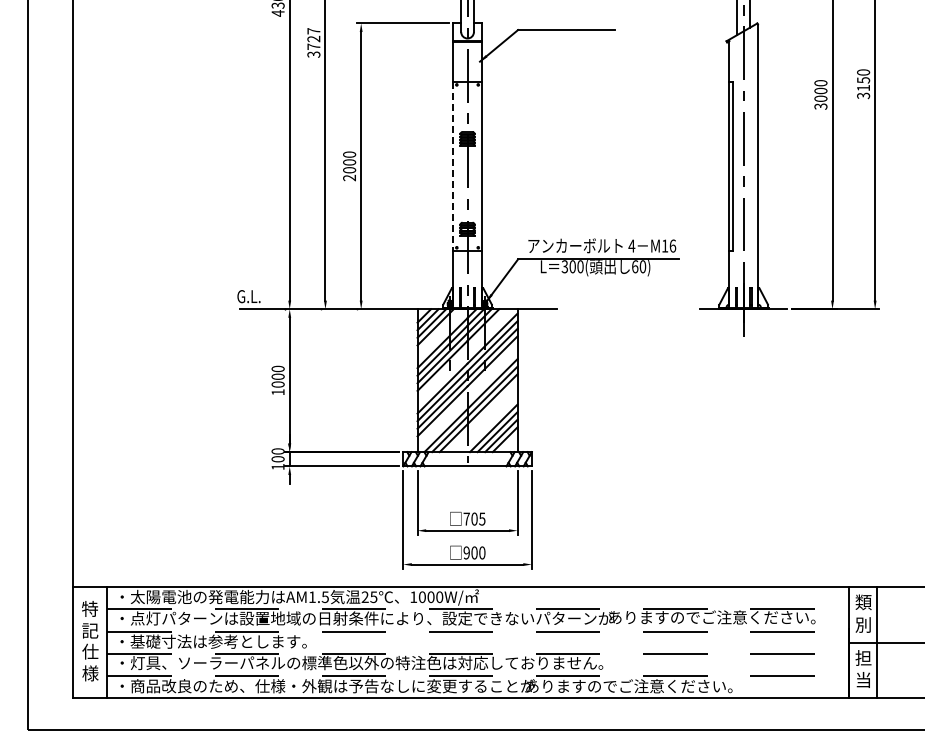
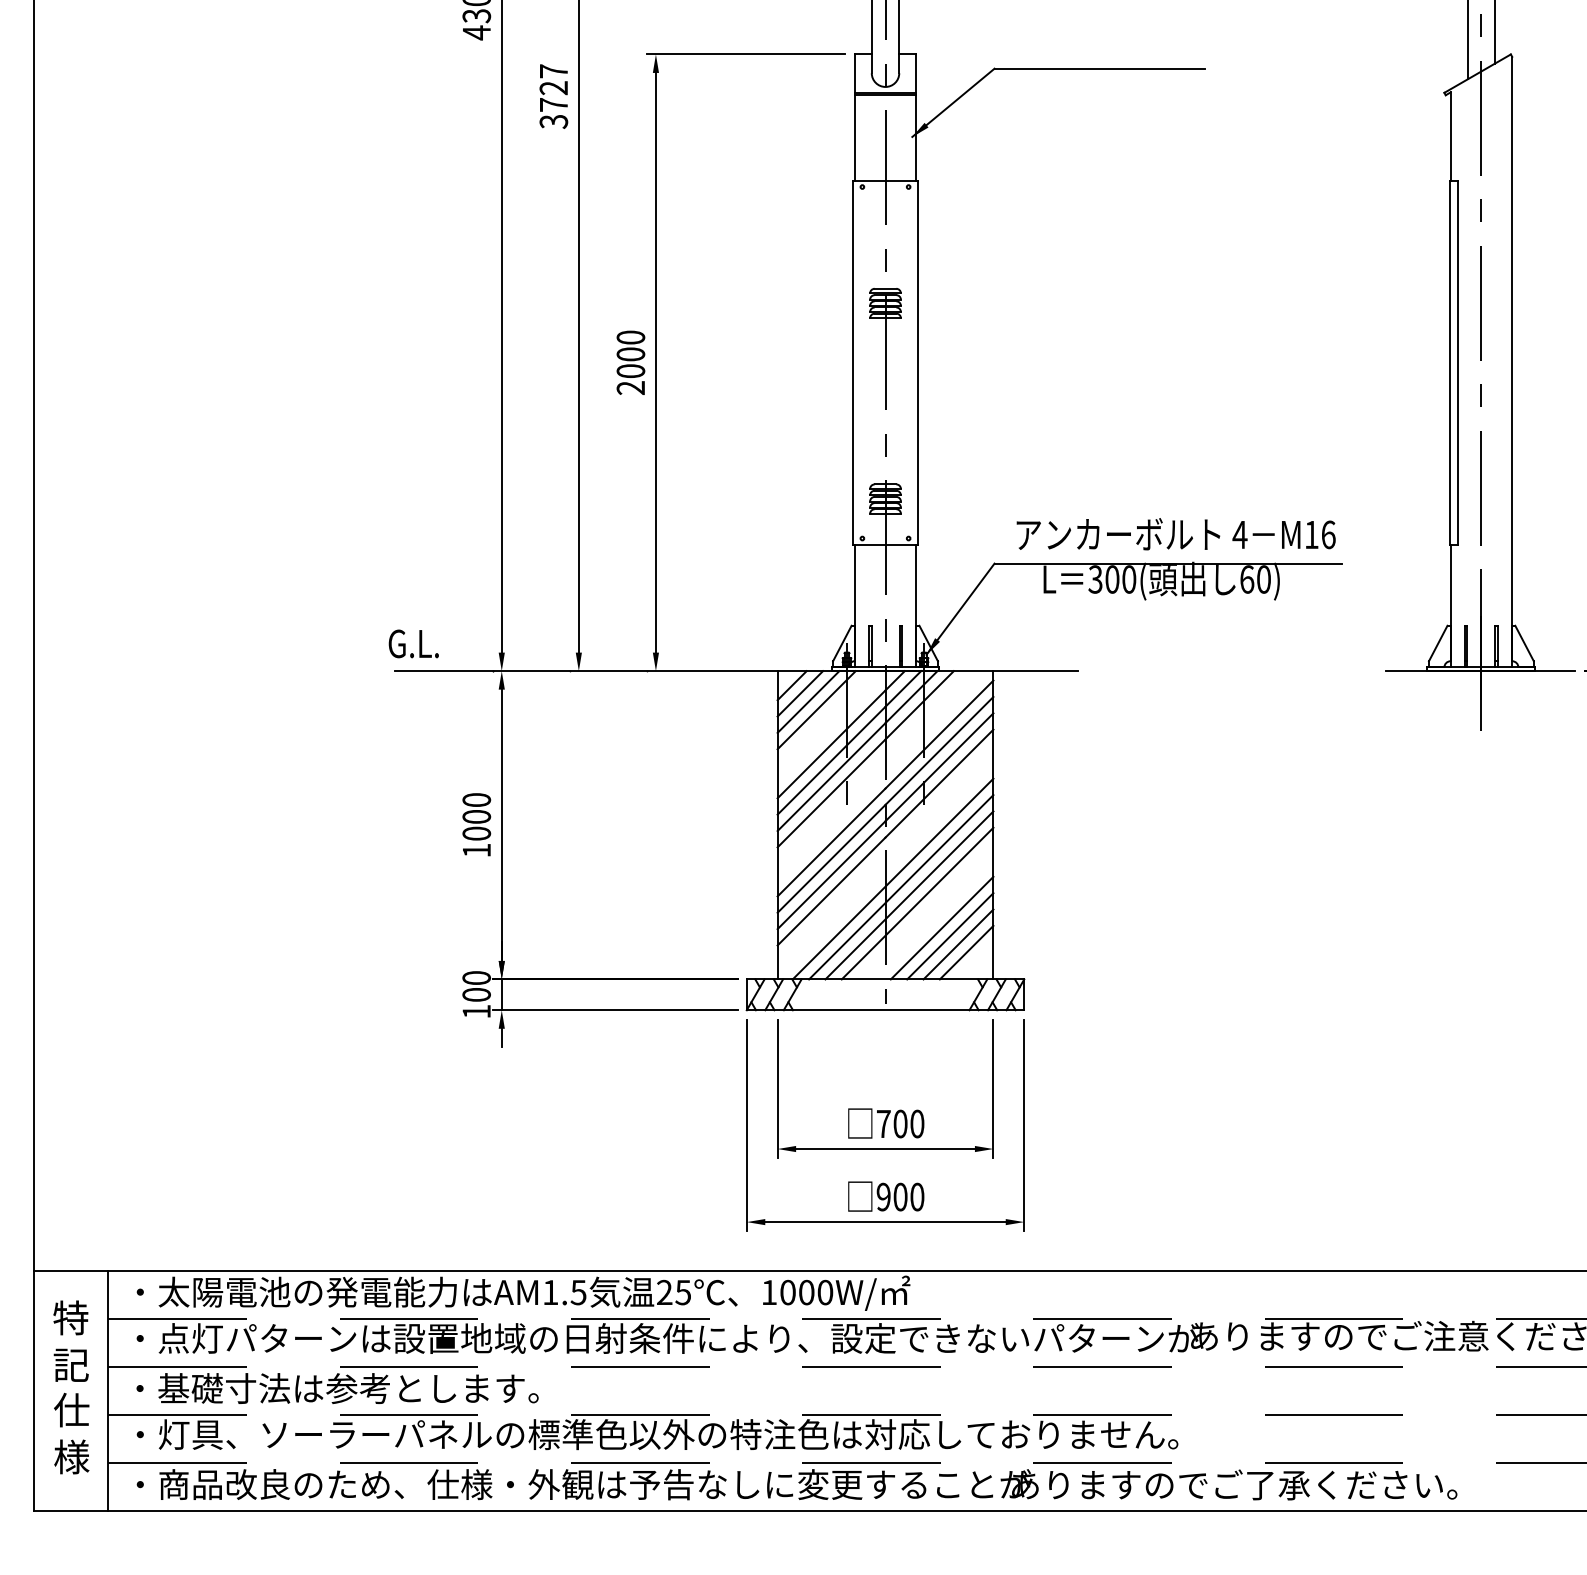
line: (452, 166) -> (852, 363), dashed -> solid
line: (482, 416) -> (917, 902), added
text: (482, 518) -> (917, 1122), 705 -> 700
text: (649, 686) -> (1278, 1485), ありますのでご注意ください。 -> ありますのでご了承ください。

